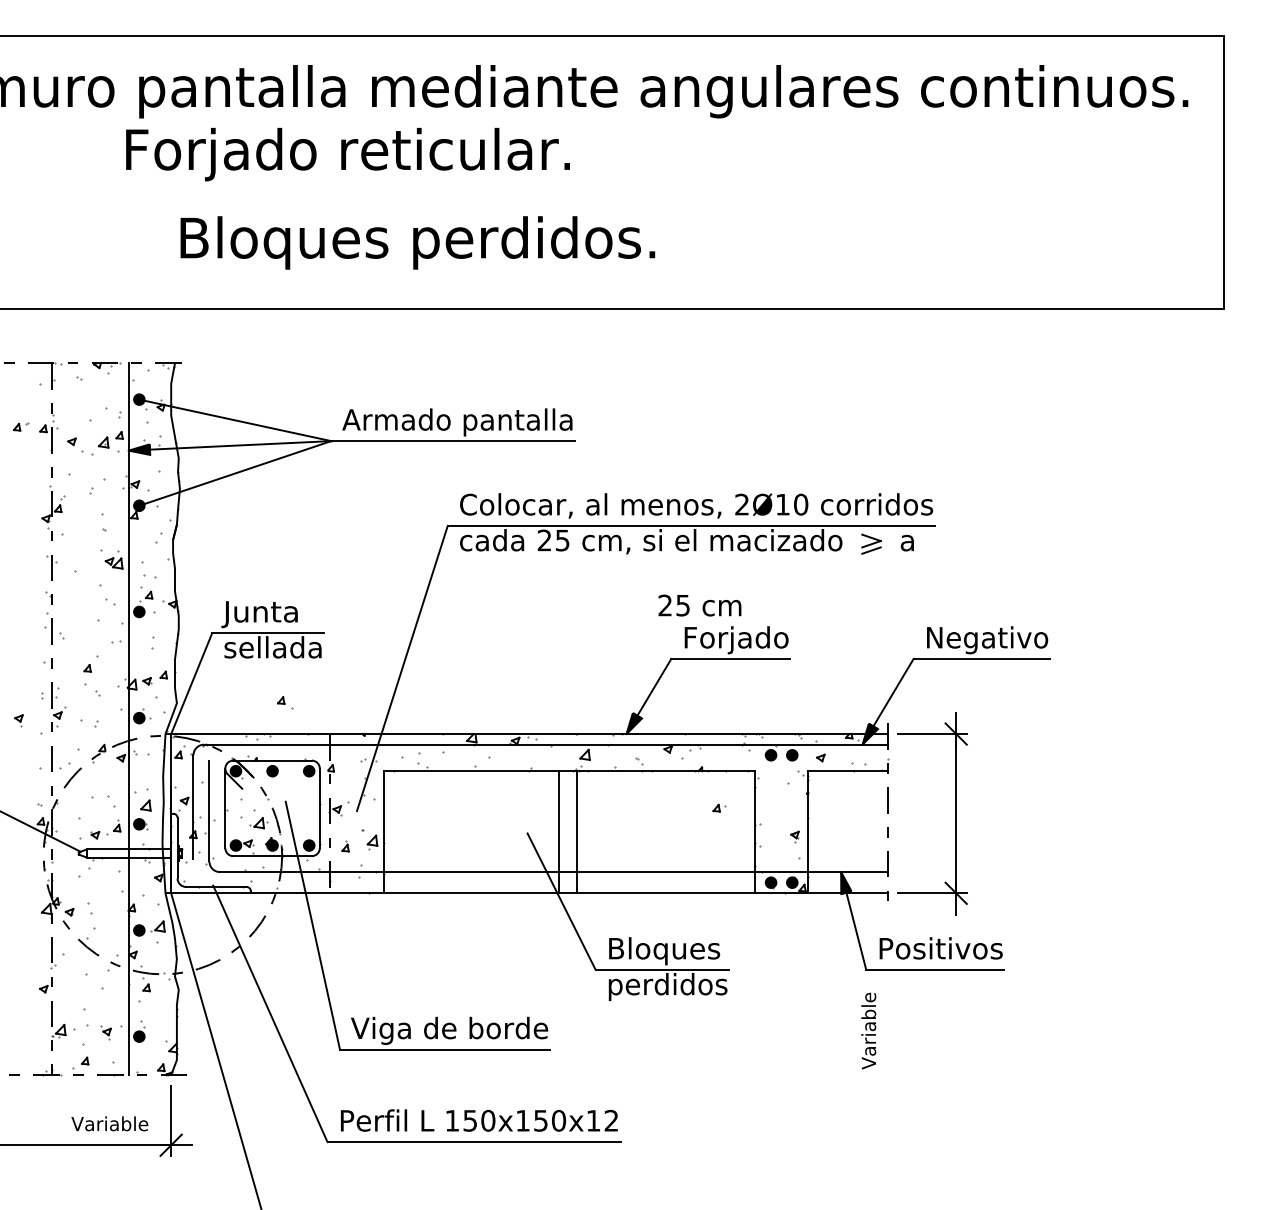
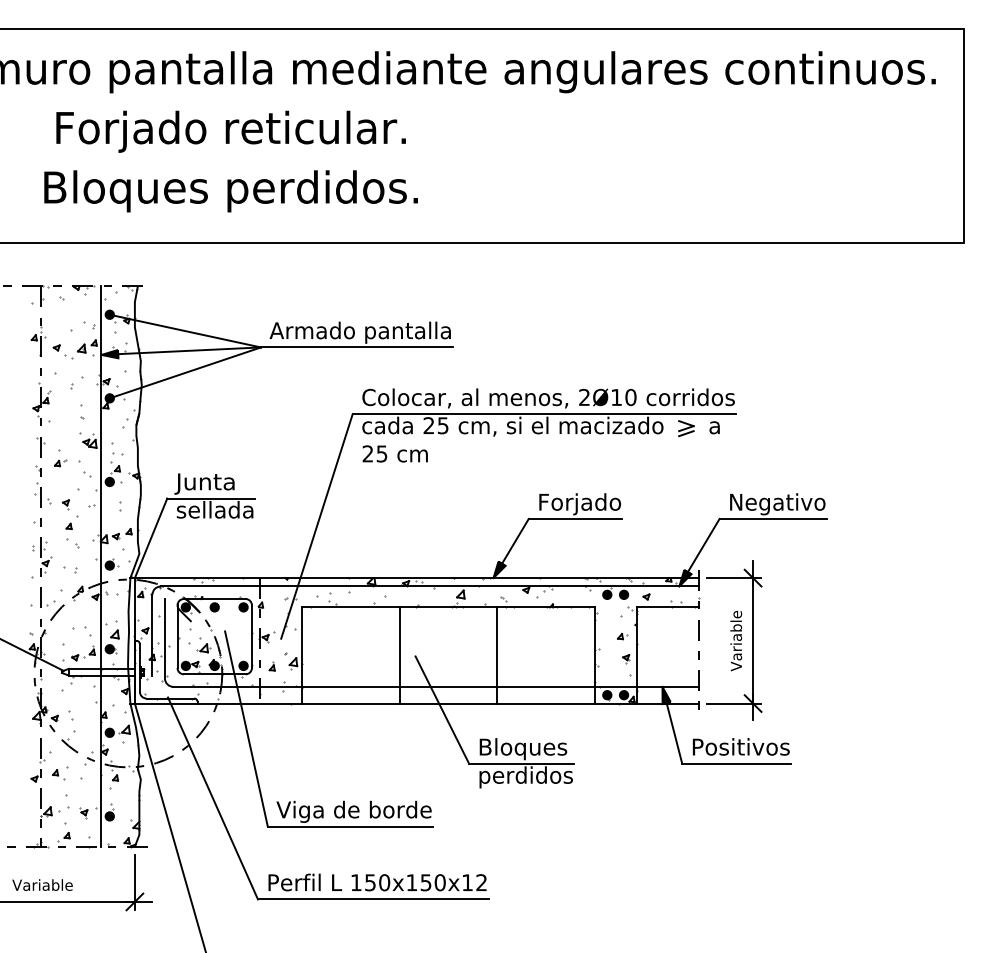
text: (347, 154) -> (230, 131), moved
text: (417, 243) -> (230, 191), moved
part: (20, 427) -> (60, 463), moved
text: (698, 605) -> (394, 453), moved
part: (284, 702) -> (58, 774), moved
part: (18, 720) -> (65, 504), moved
part: (719, 808) -> (622, 636), moved
line: (559, 832) -> (399, 655), moved
line: (577, 832) -> (497, 655), moved
text: (869, 1030) -> (736, 640), moved
text: (109, 1123) -> (42, 884), moved

